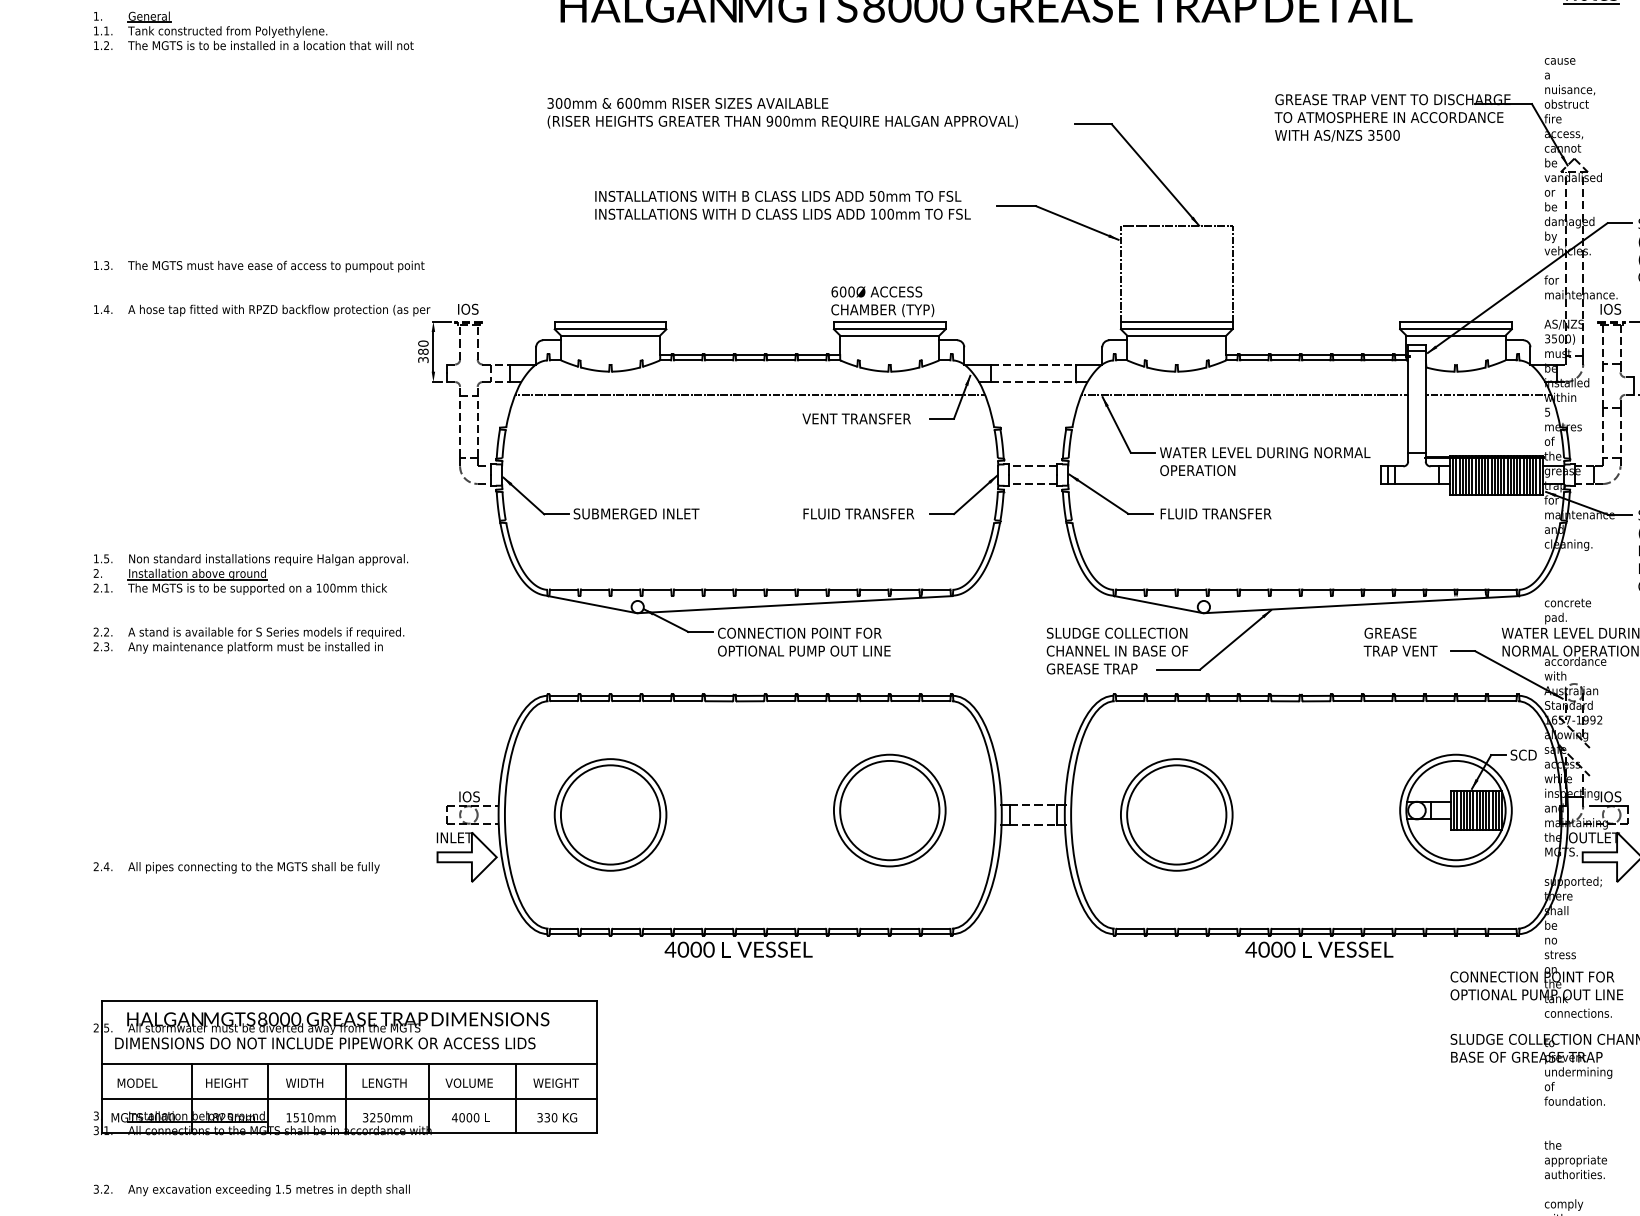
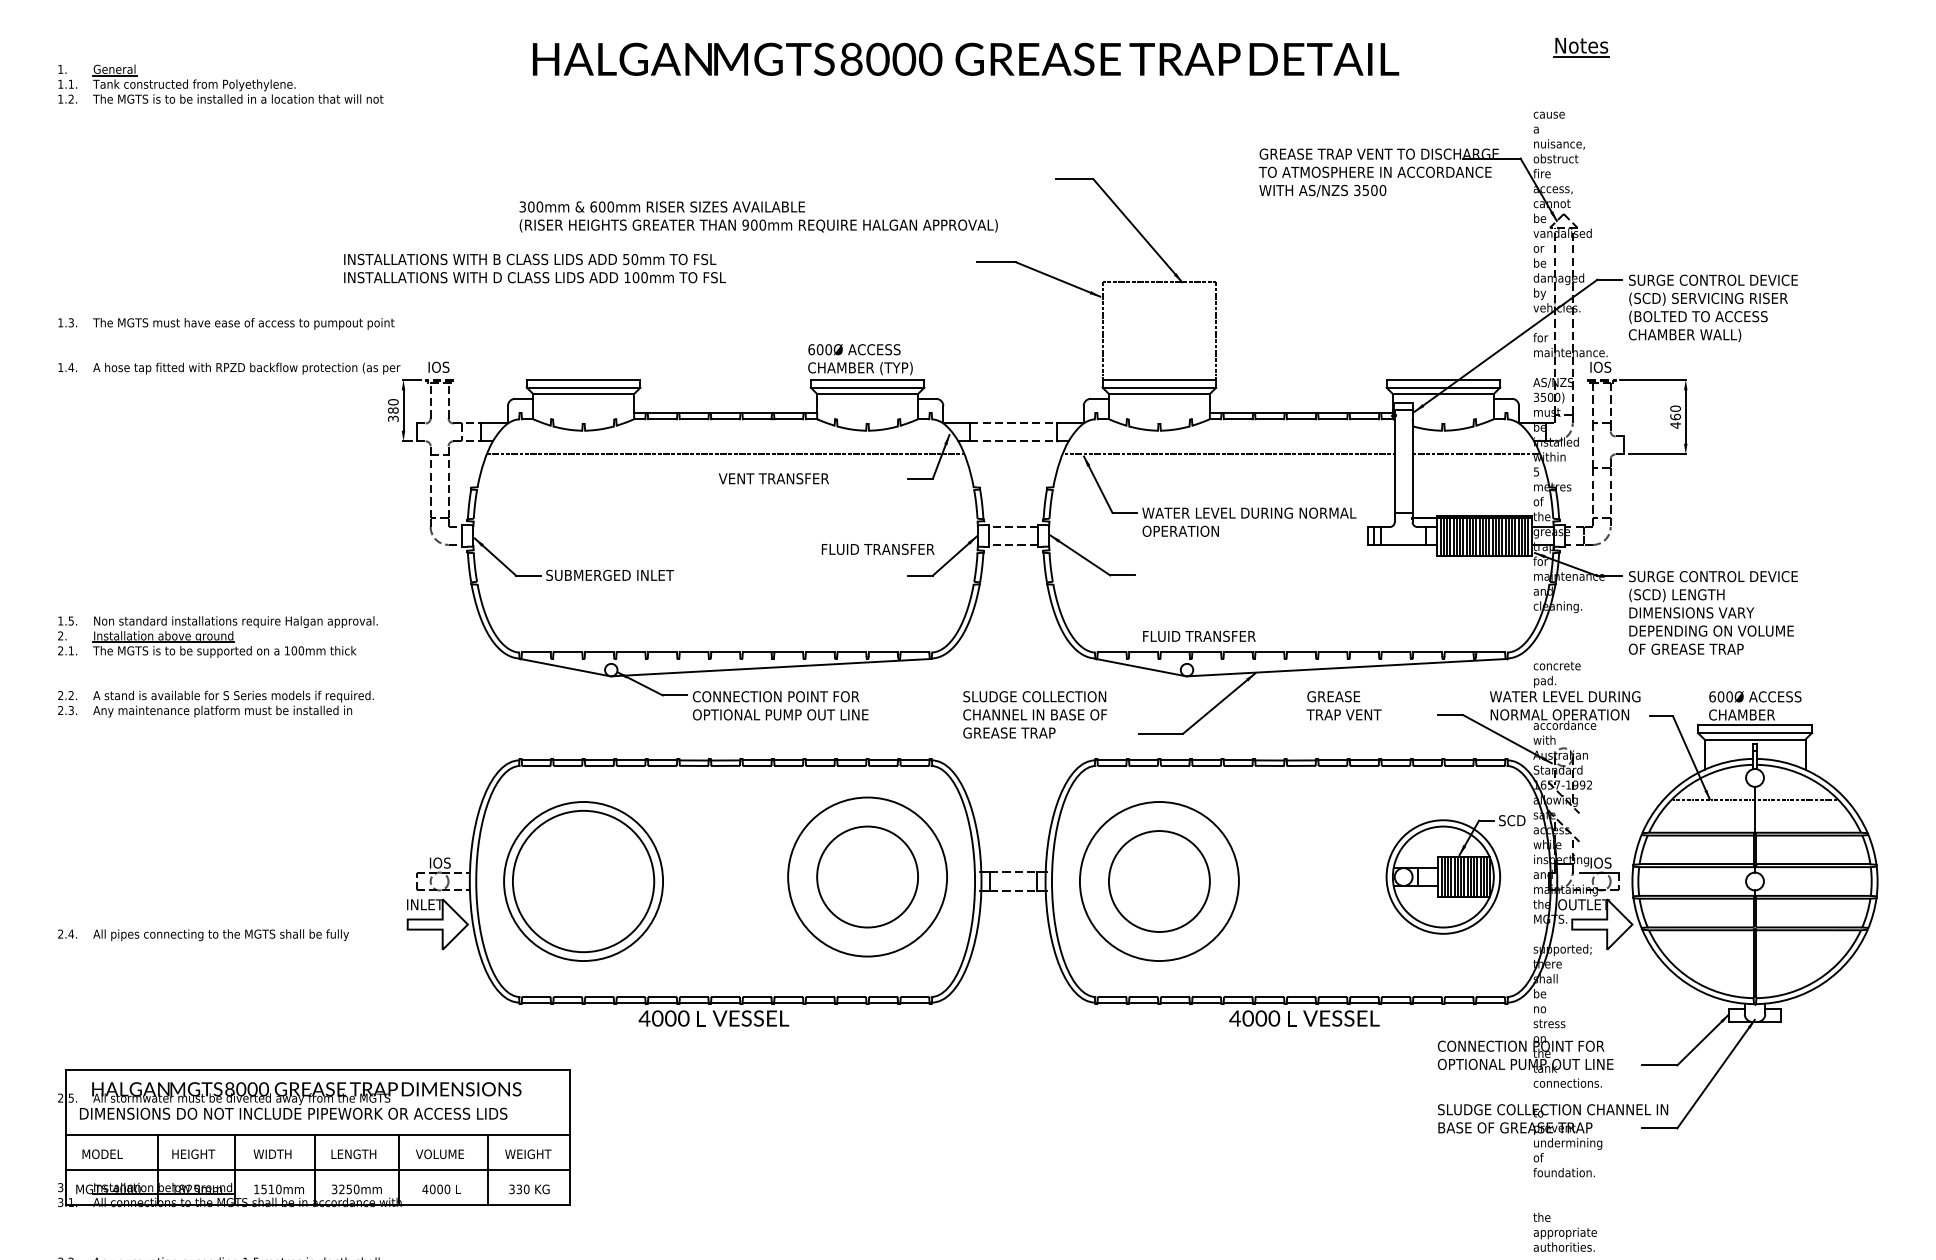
text: (782, 112) -> (758, 216), moved
text: (783, 205) -> (535, 268), moved
text: (856, 418) -> (773, 478), moved
text: (858, 513) -> (877, 548), moved
text: (1216, 513) -> (1199, 635), moved
text: (1400, 641) -> (1343, 705), moved
text: (1116, 650) -> (1034, 714), moved
circle: (889, 810) -> (867, 876), size x1.4
part: (610, 814) -> (583, 881), size x1.4
circle: (1176, 814) -> (1159, 881), size x1.4

